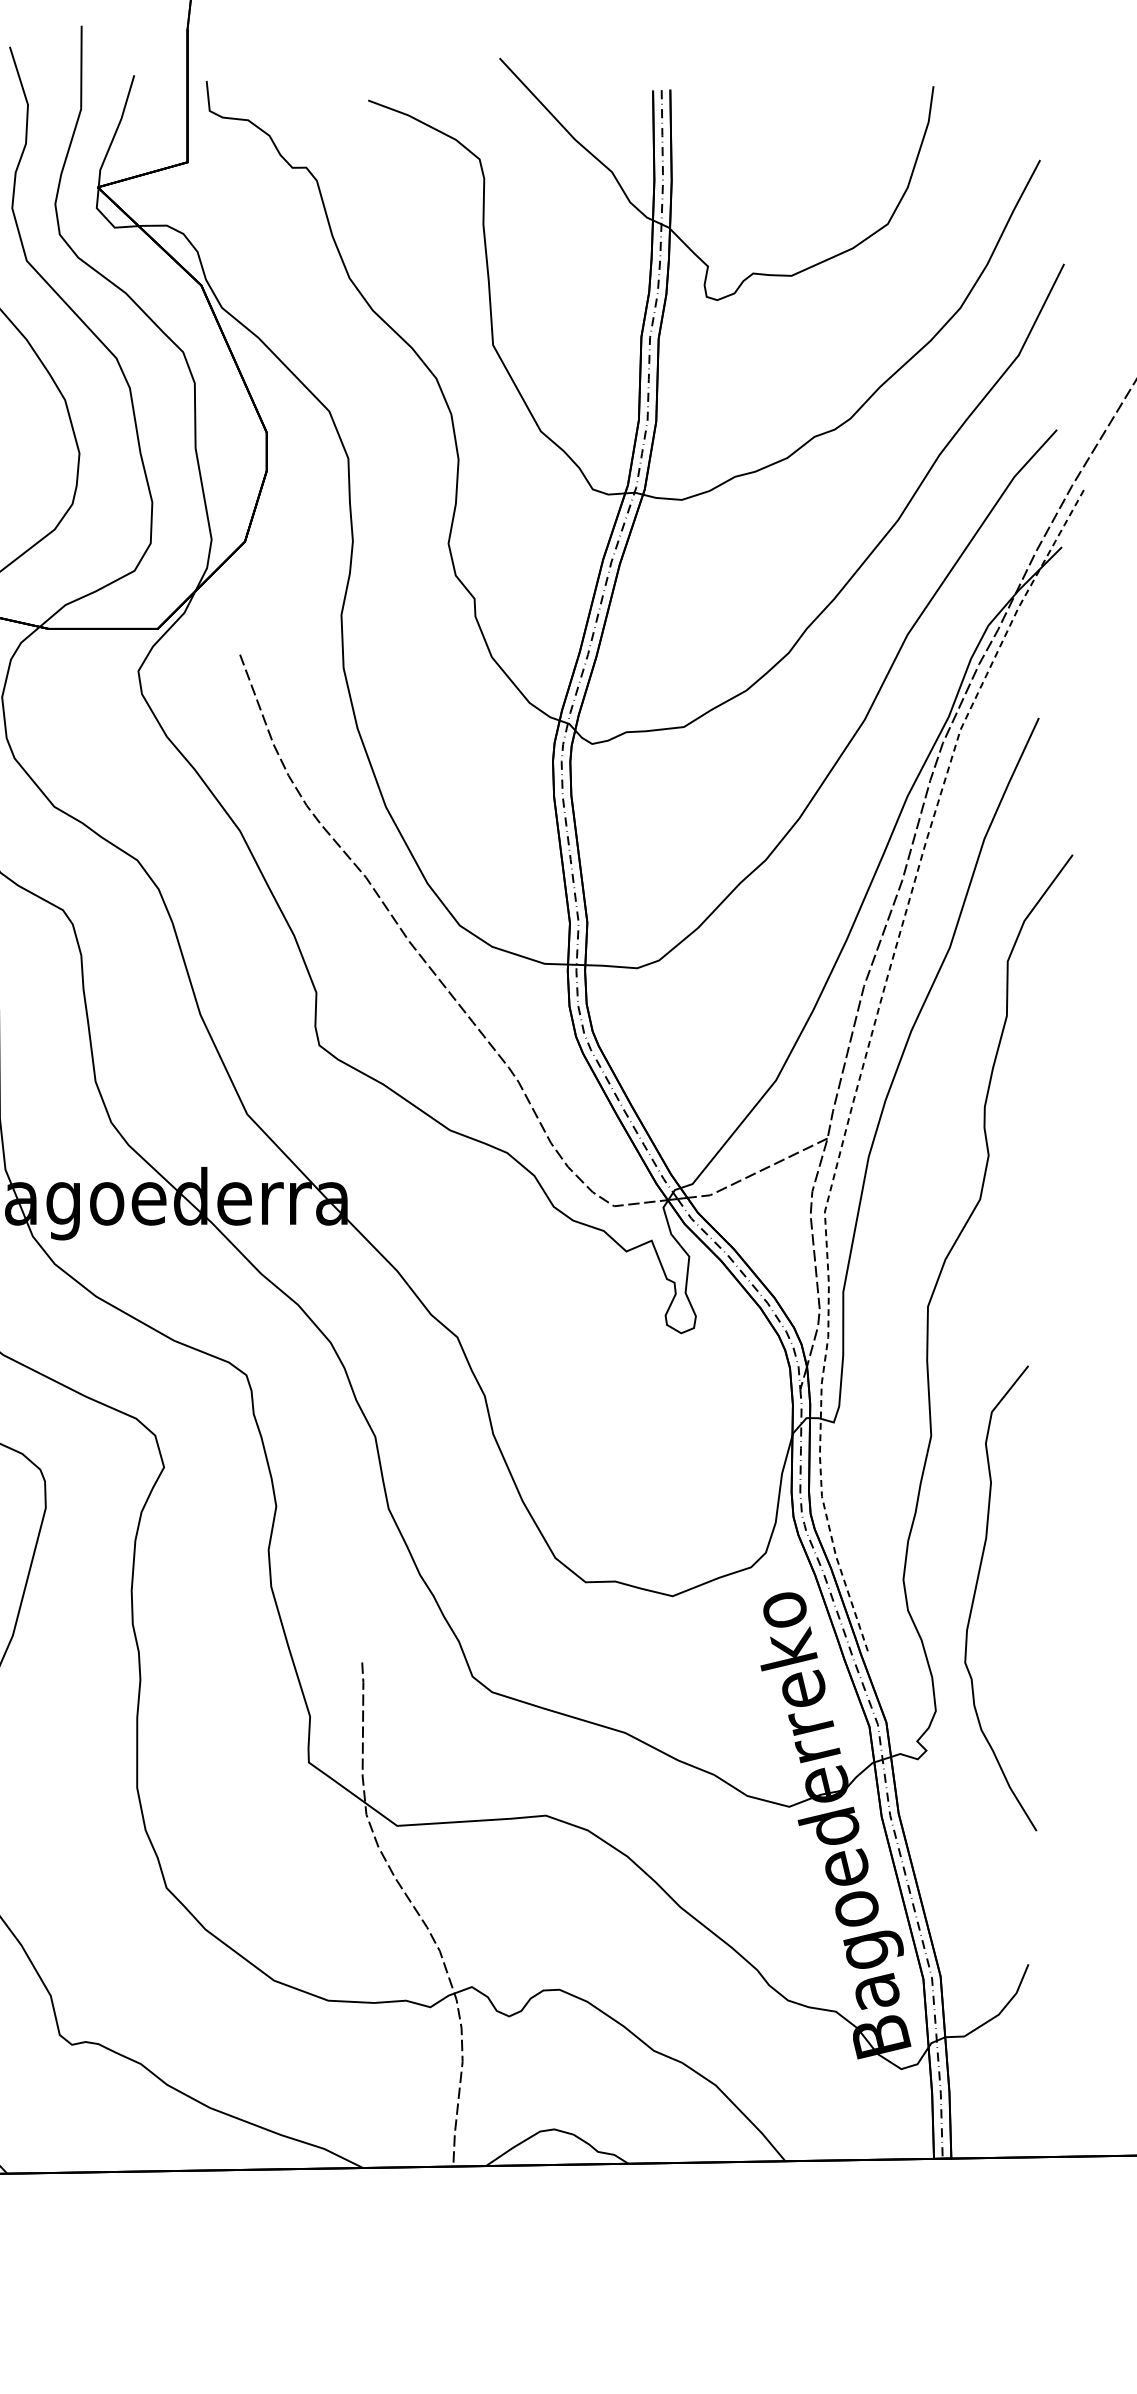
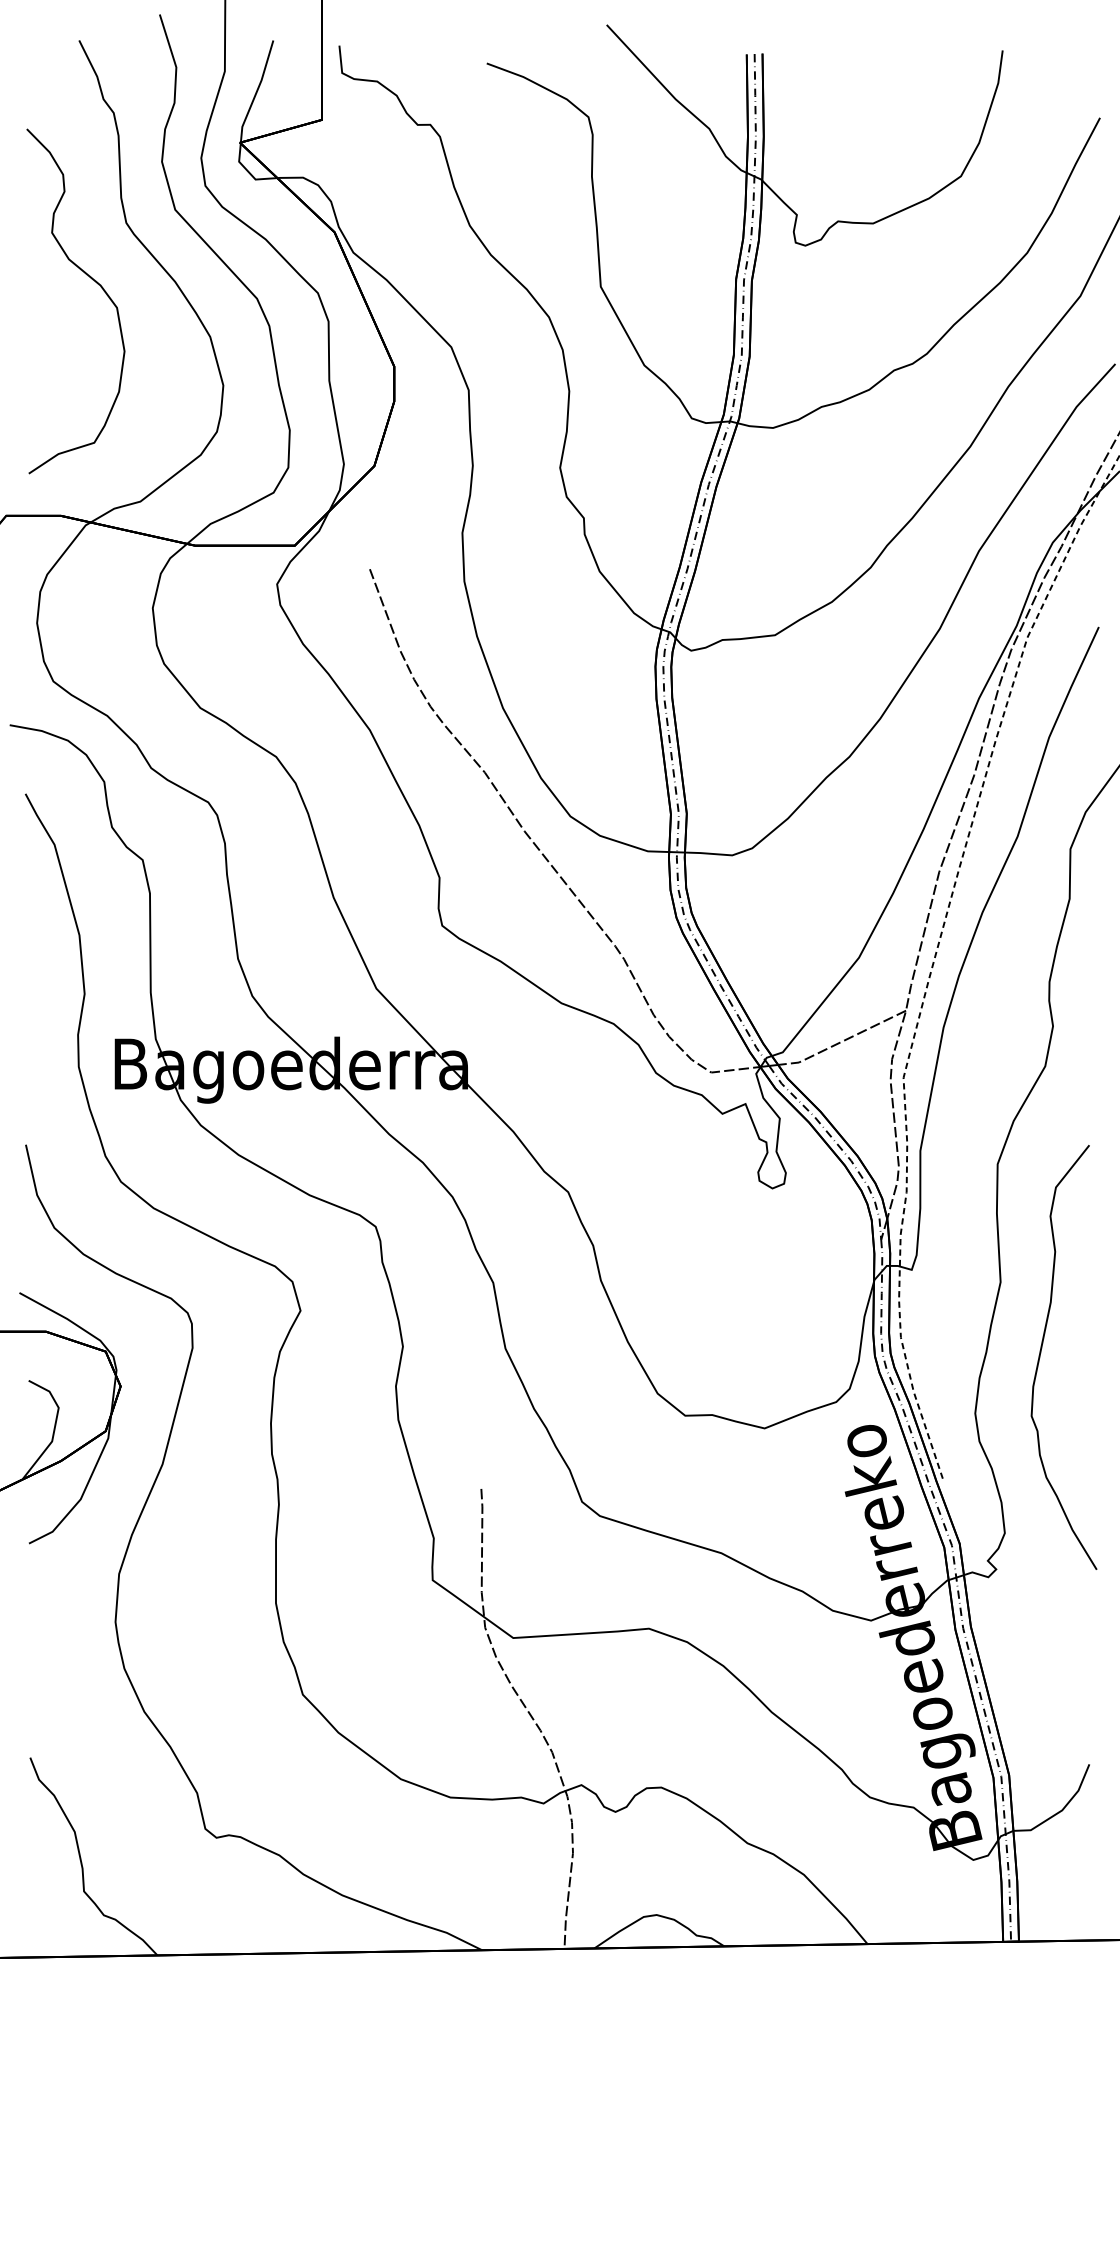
curve: (976, 1594) -> (1041, 1353), moved

